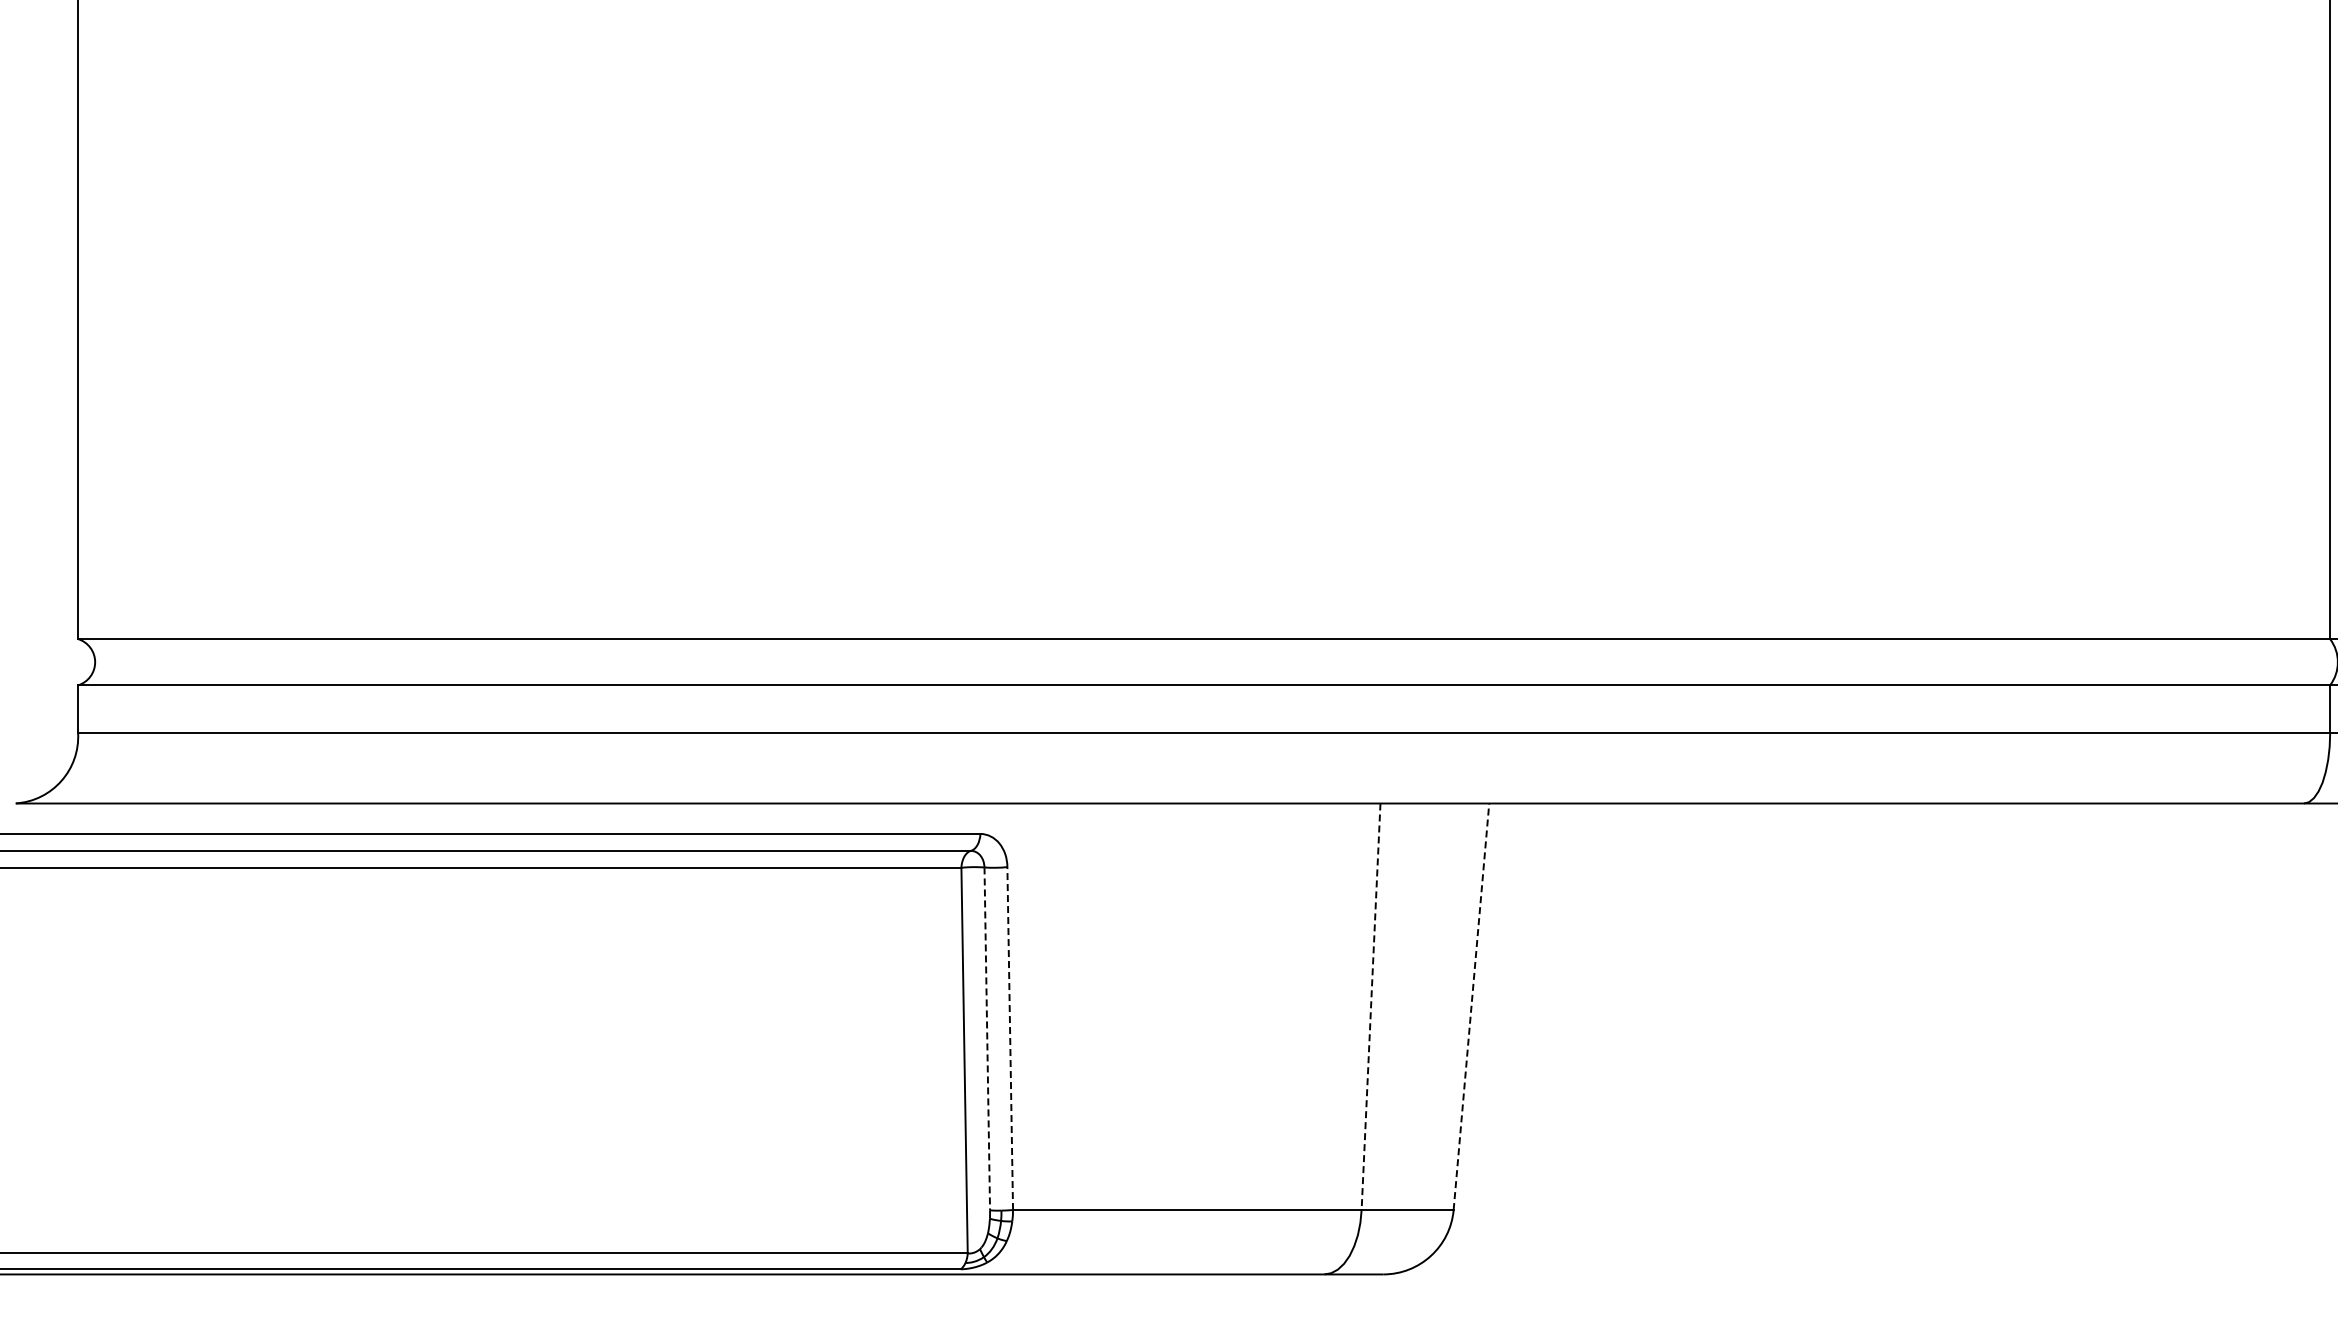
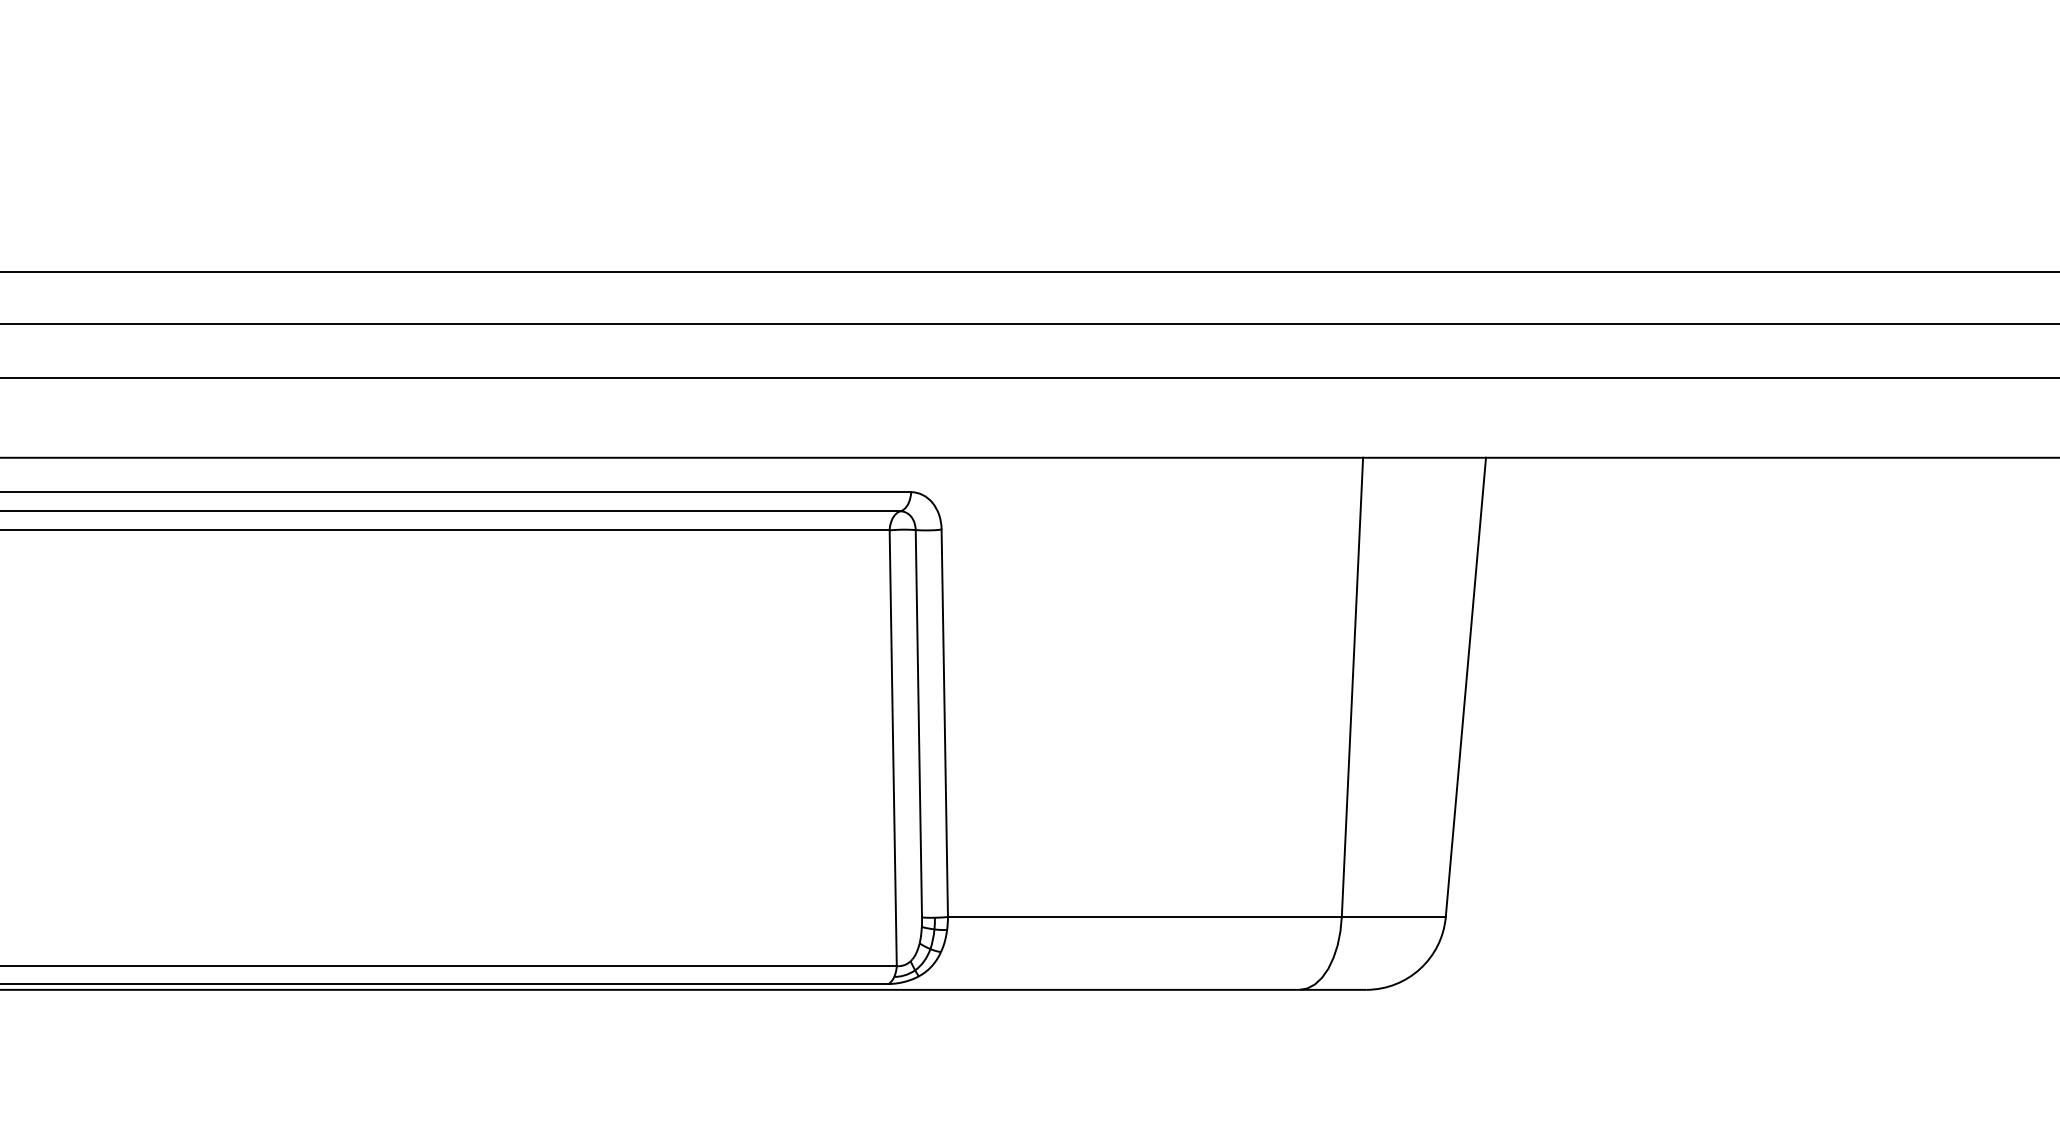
line: (1471, 1006) -> (1465, 687), dashed -> solid
line: (1371, 1007) -> (1352, 688), dashed -> solid
line: (1010, 1038) -> (945, 723), dashed -> solid
line: (987, 1039) -> (919, 724), dashed -> solid

